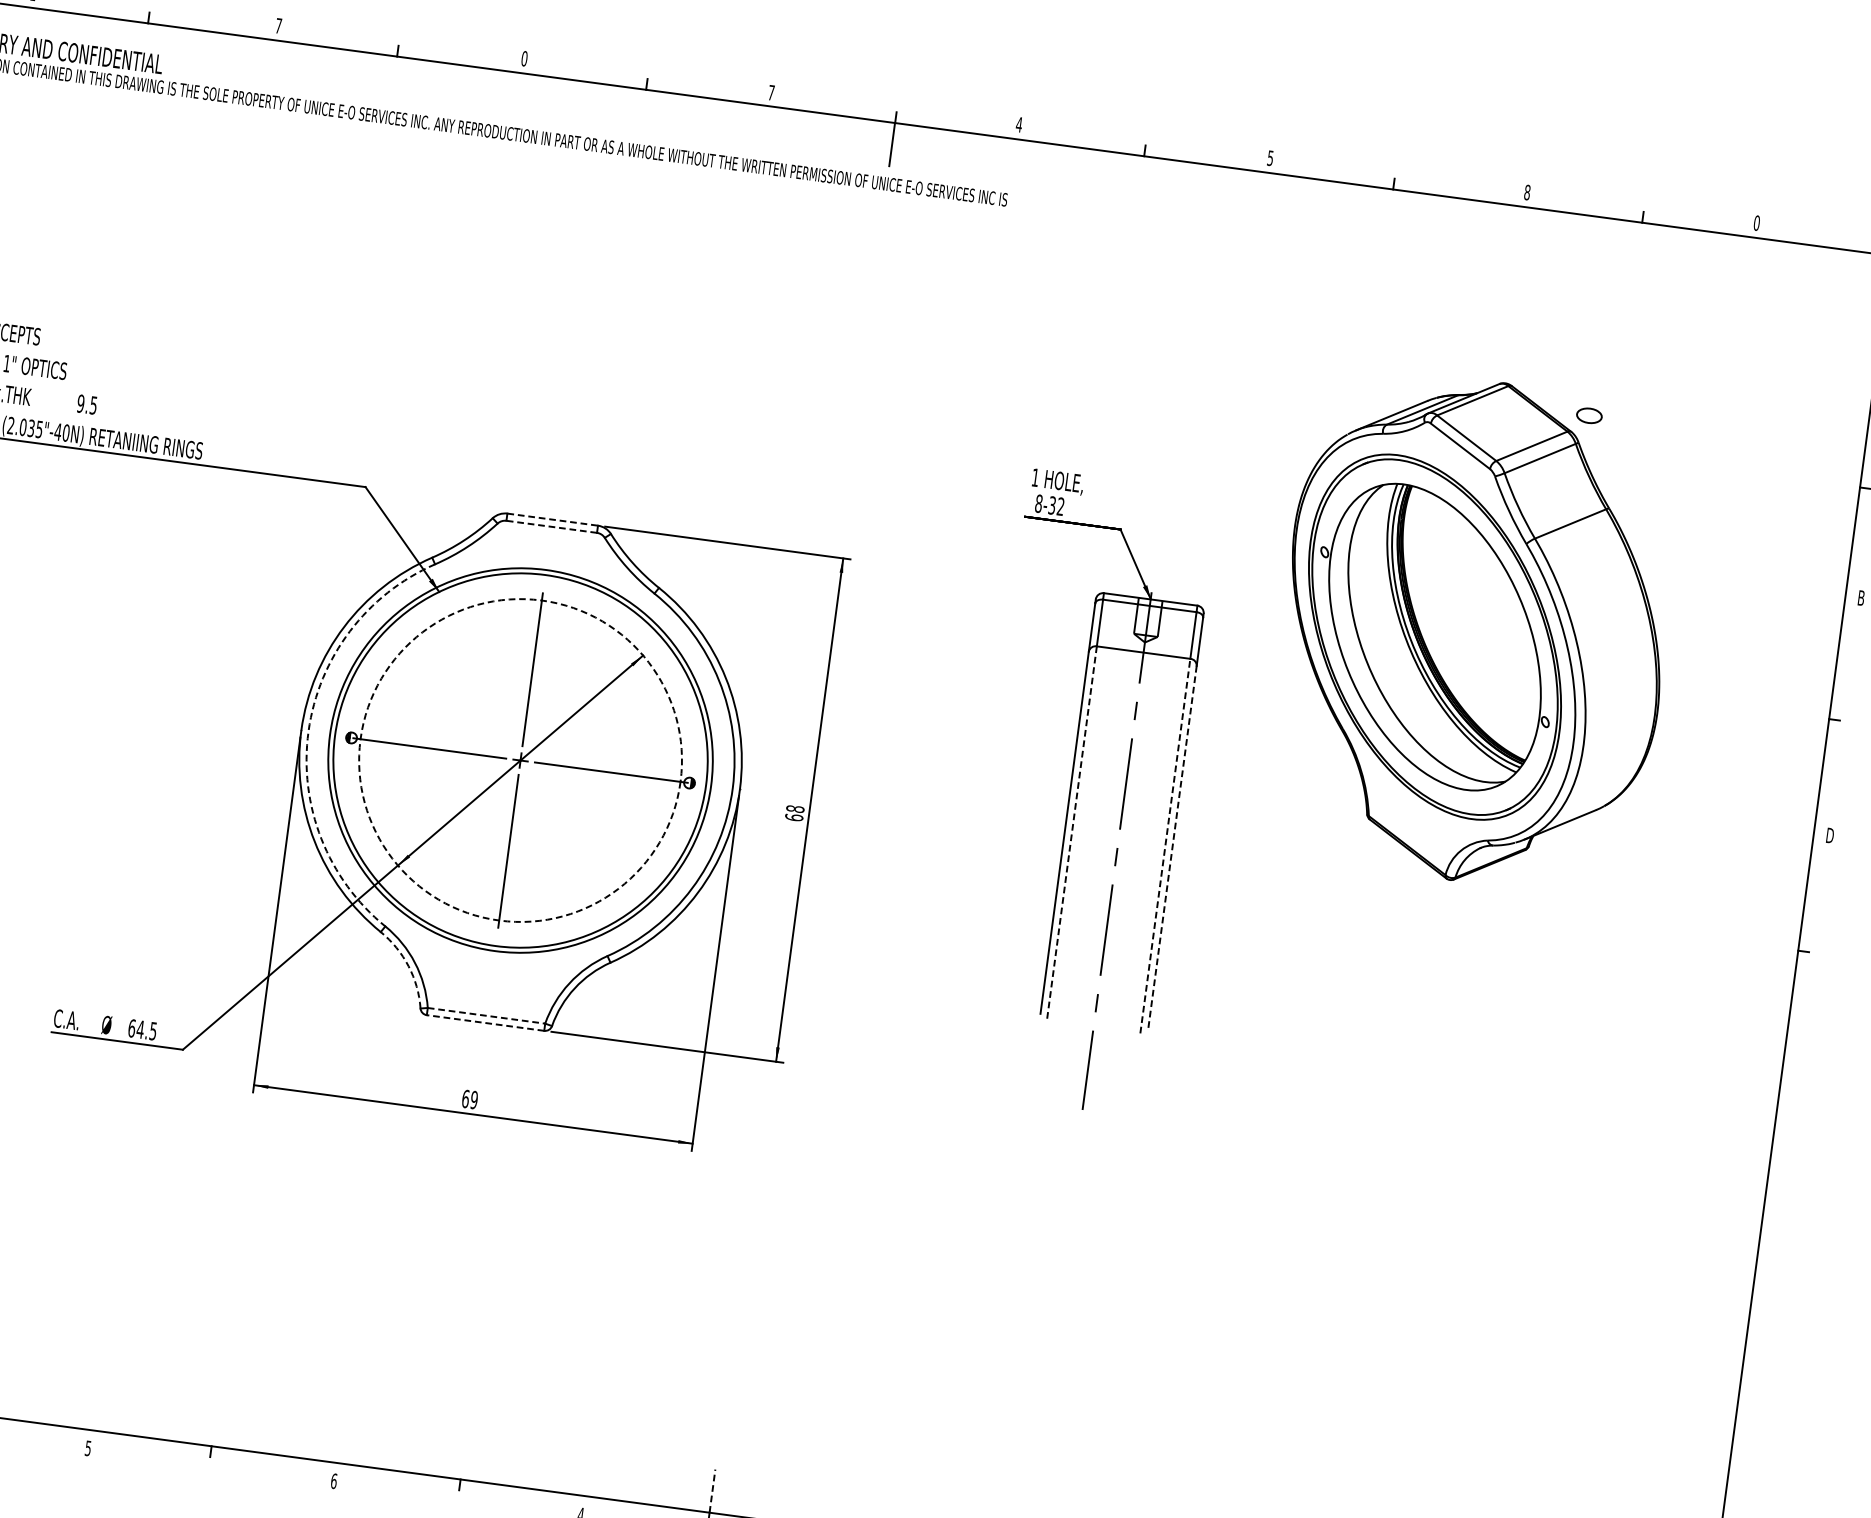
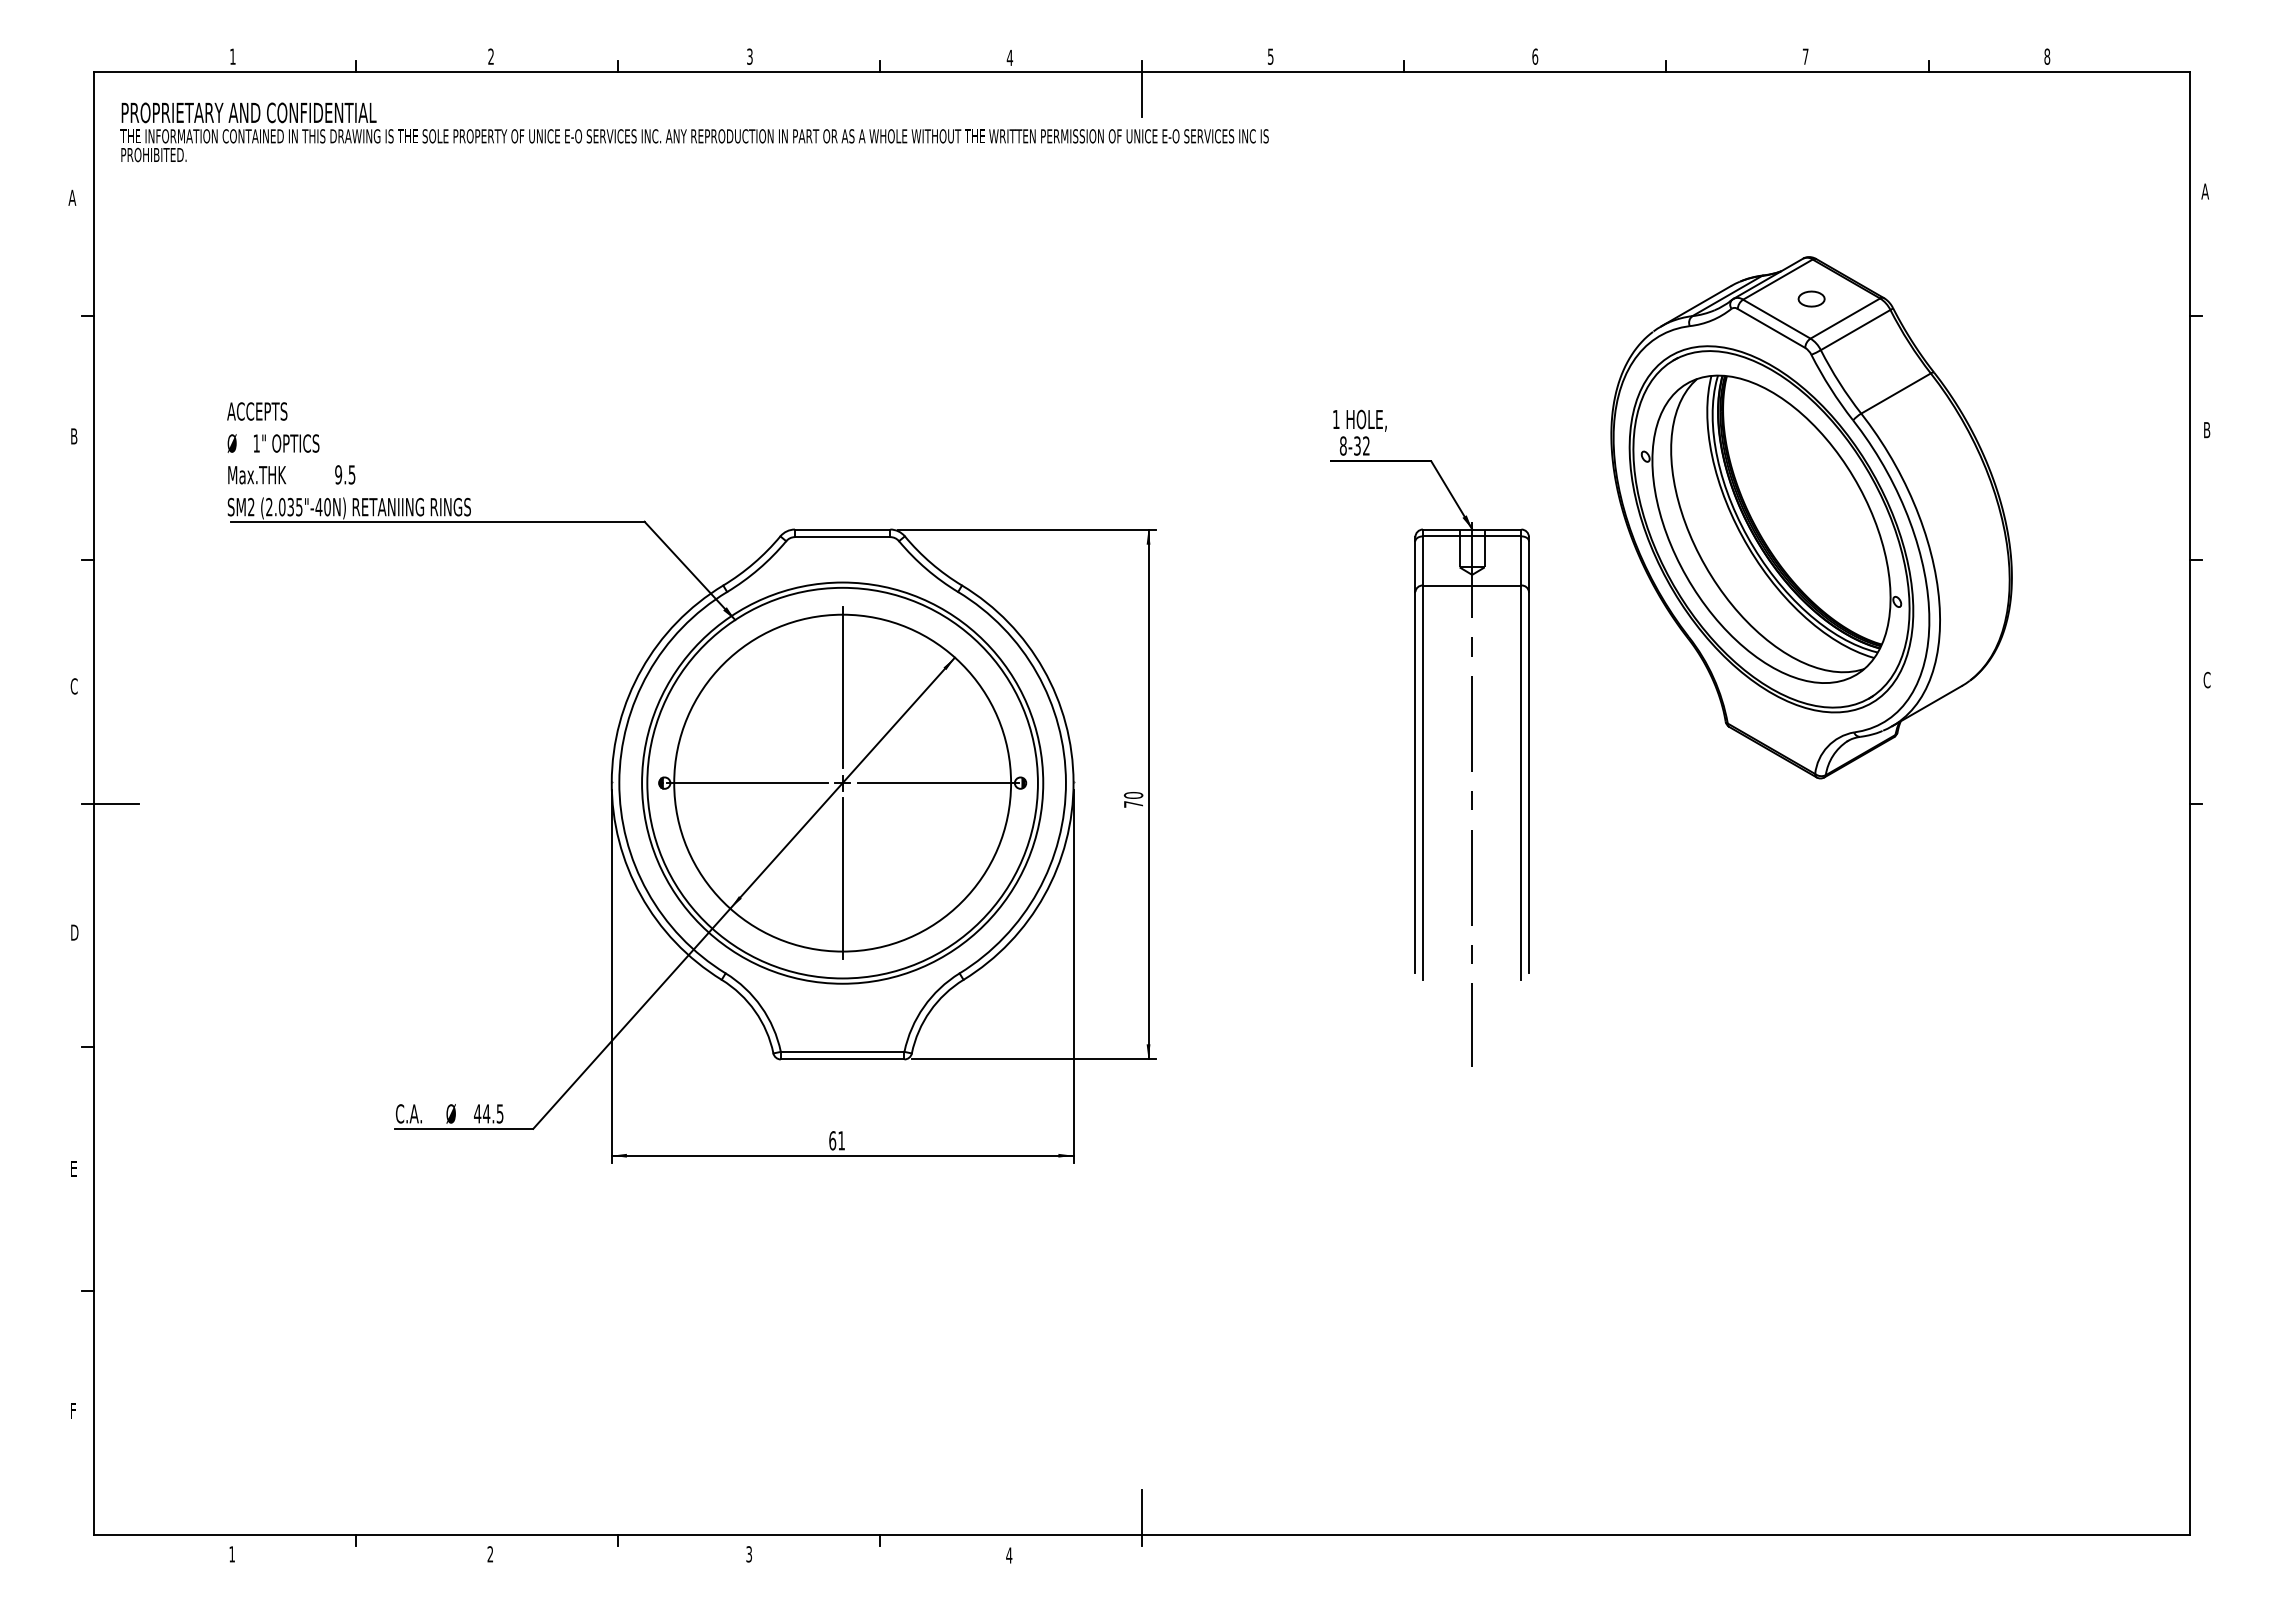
text: (278, 25) -> (490, 56), 7 -> 2
text: (524, 58) -> (749, 56), 0 -> 3
text: (771, 92) -> (1009, 57), 7 -> 4
text: (1019, 124) -> (1270, 56), 4 -> 5
text: (1270, 158) -> (1535, 56), 5 -> 6
text: (1527, 192) -> (1805, 56), 8 -> 7
text: (1757, 223) -> (2047, 56), 0 -> 8
part: (1589, 415) -> (1811, 298), moved
line: (552, 519) -> (842, 529), dashed -> solid
line: (551, 527) -> (842, 537), dashed -> solid
arc: (308, 731) -> (619, 782), dashed -> solid
circle: (520, 759) -> (842, 782), dashed -> solid
text: (794, 812) -> (1133, 799), 68 -> 70
line: (1071, 834) -> (1422, 783), dashed -> solid
text: (1830, 835) -> (2207, 679), D -> C
line: (1165, 845) -> (1521, 782), dashed -> solid
line: (1172, 846) -> (1528, 782), dashed -> solid
arc: (408, 966) -> (755, 1011), dashed -> solid
line: (486, 1015) -> (842, 1051), dashed -> solid
line: (485, 1023) -> (842, 1059), dashed -> solid
text: (131, 1028) -> (477, 1113), 64.5 -> 44.5
text: (474, 1099) -> (841, 1140), 69 -> 61
text: (88, 1448) -> (490, 1554), 5 -> 2
text: (334, 1481) -> (749, 1554), 6 -> 3
line: (712, 1491) -> (1141, 1512), dashed -> solid

